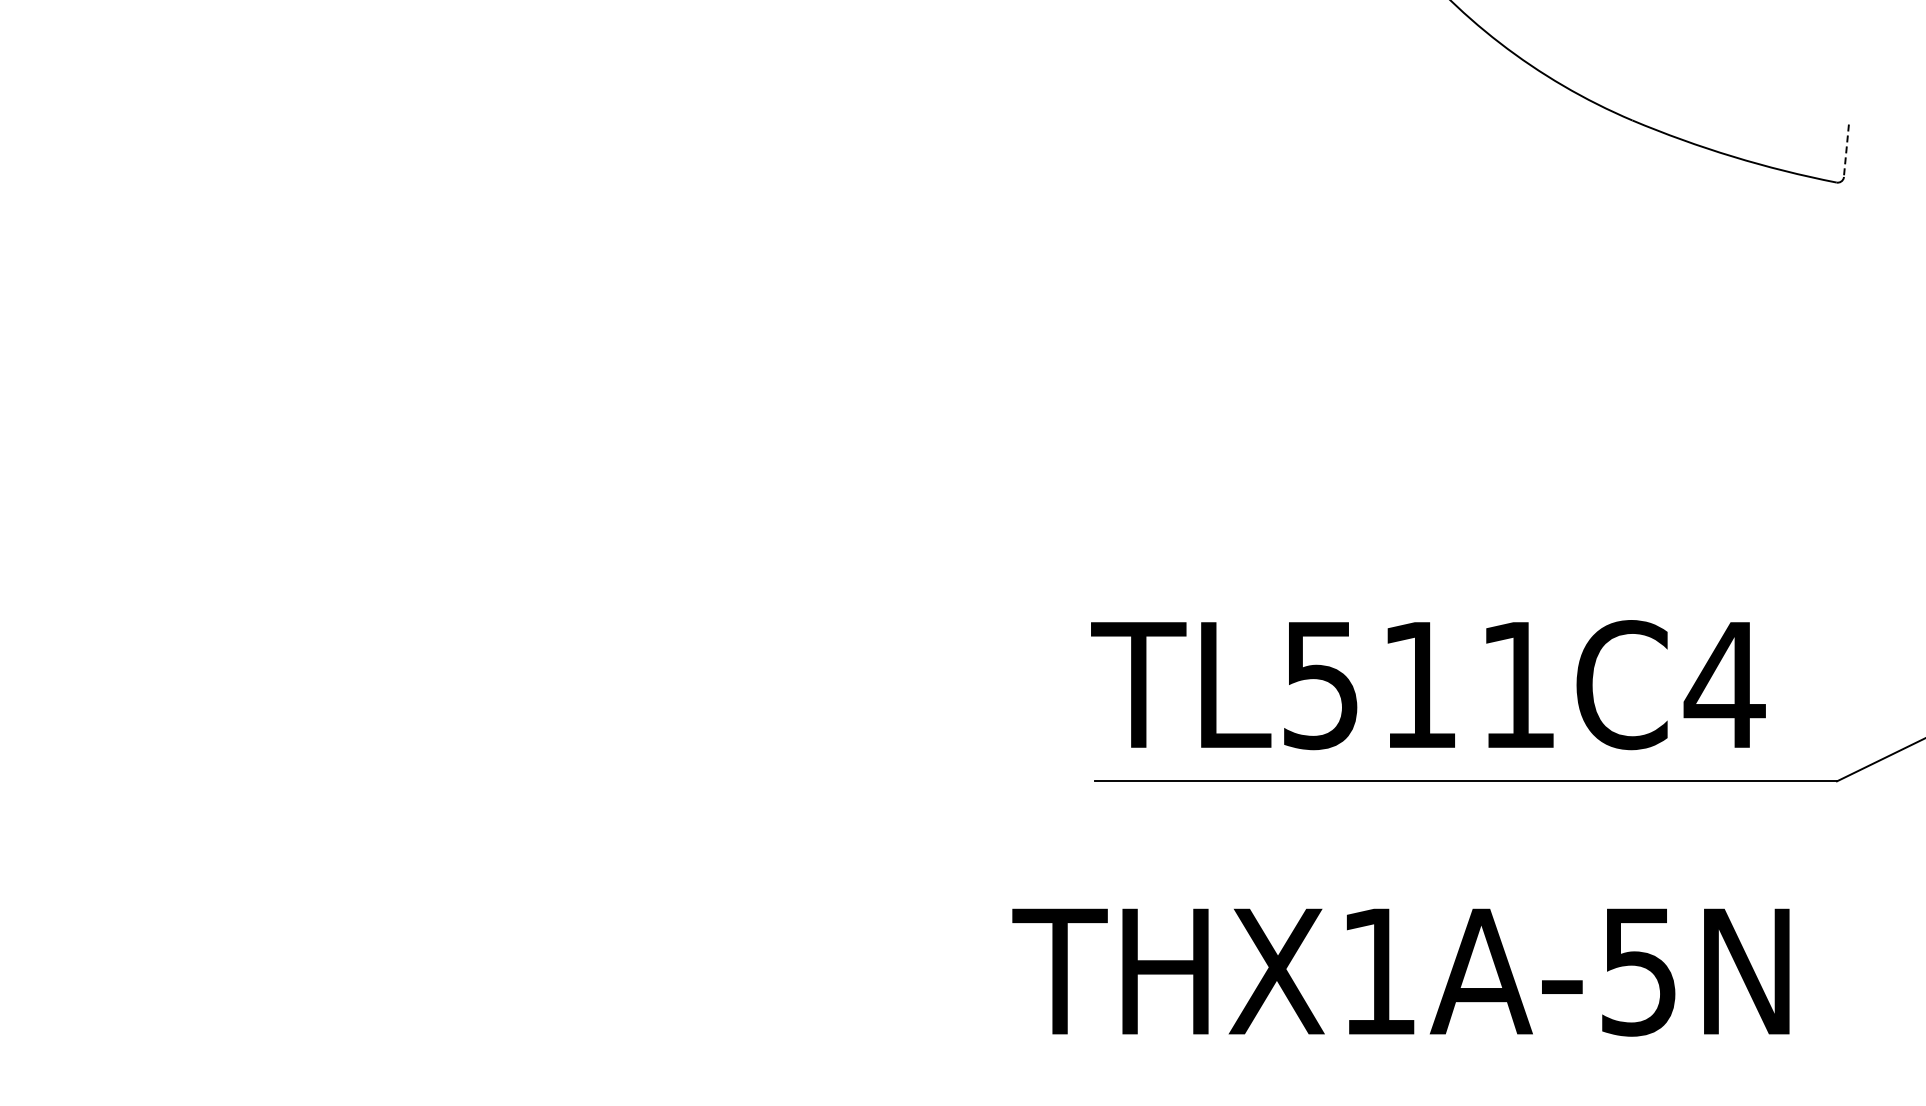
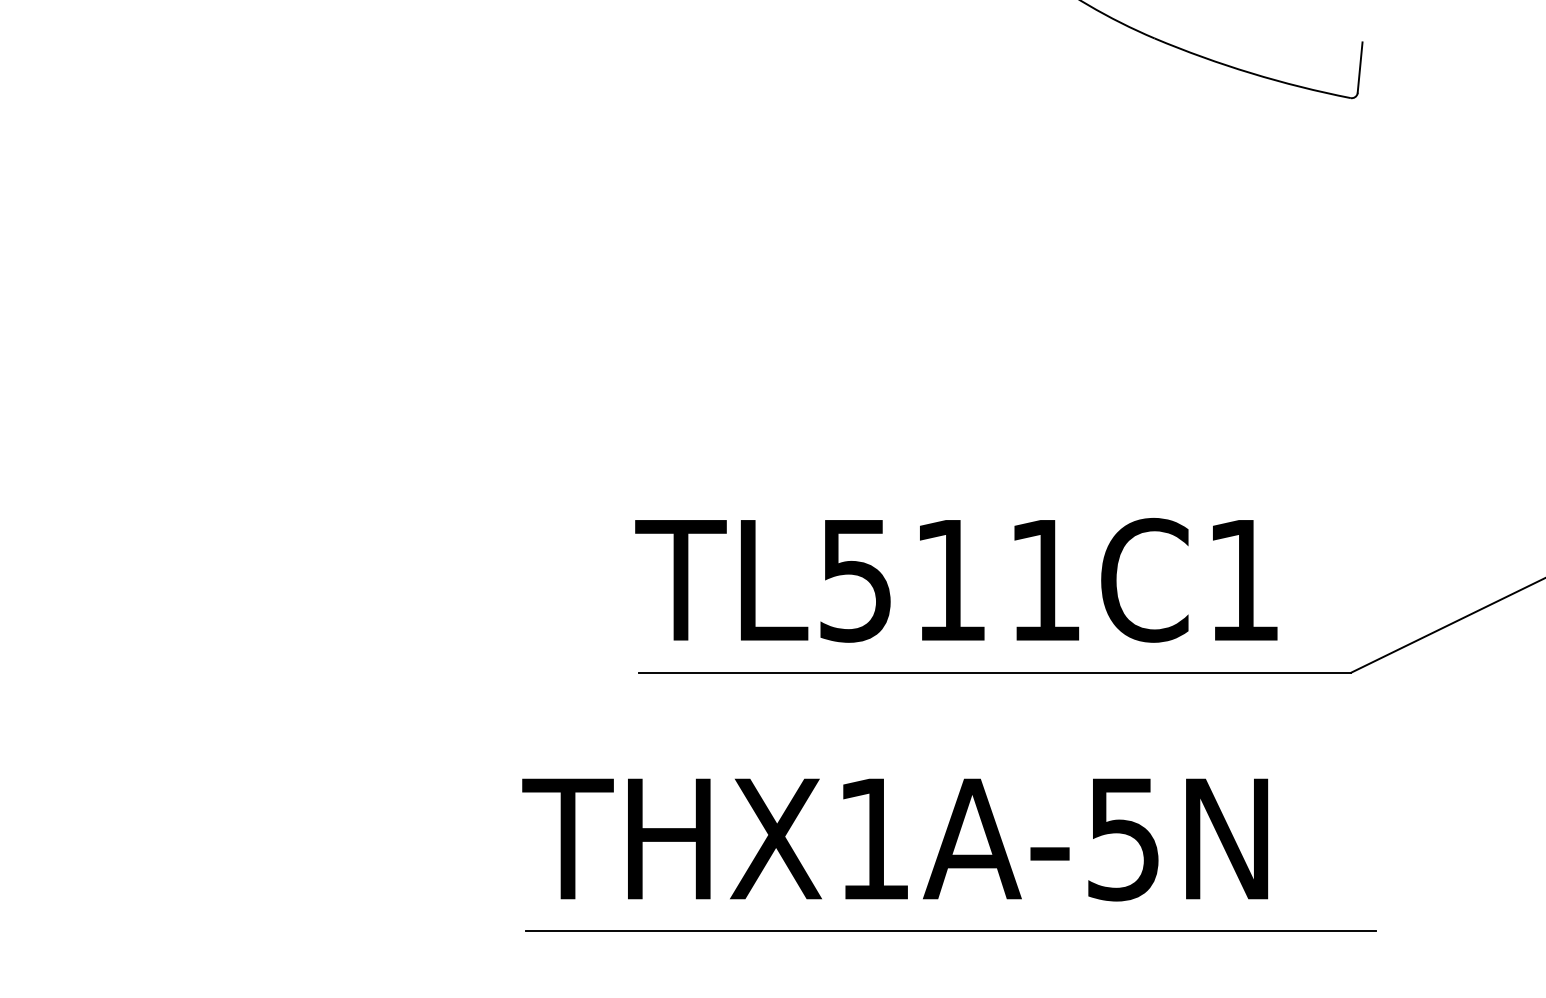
line: (1846, 151) -> (1360, 68), dashed -> solid
text: (1724, 684) -> (1243, 579), TL511C4 -> TL511C1
text: (1400, 972) -> (894, 839), moved
line: (1420, 1050) -> (951, 931), added

